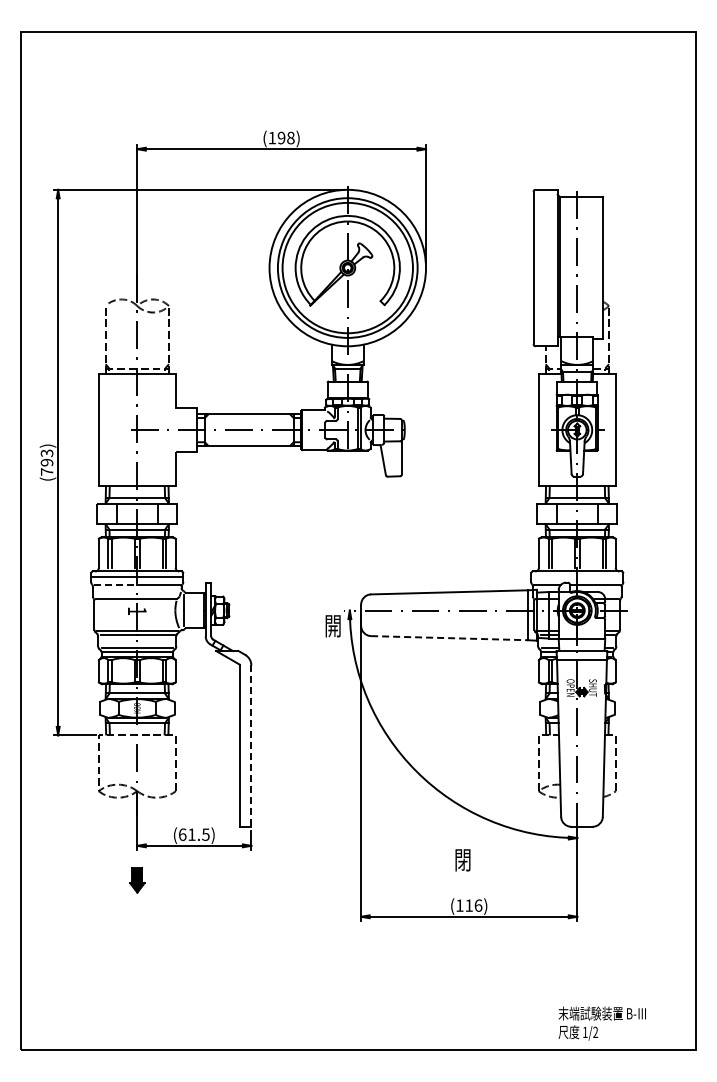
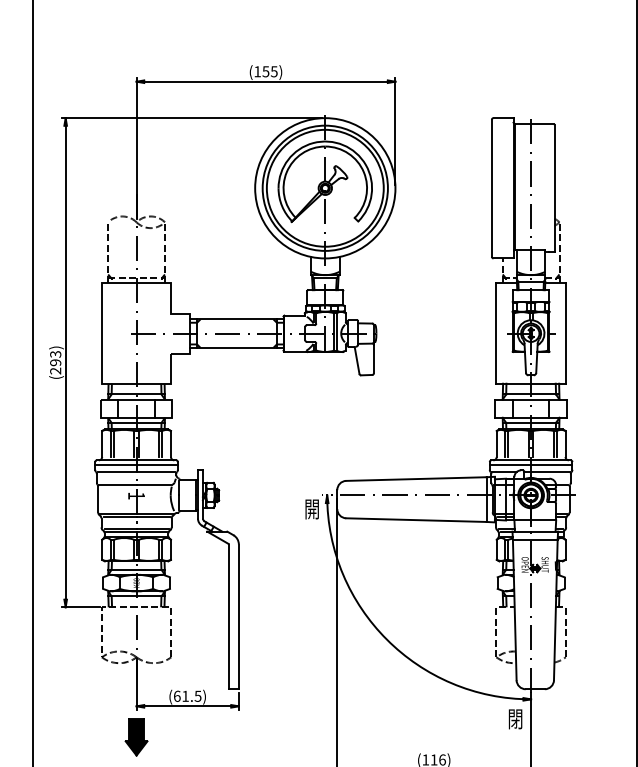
text: (285, 137) -> (269, 71), (198) -> (155)
text: (46, 471) -> (55, 370), (793) -> (293)
line: (577, 577) -> (531, 465), added
line: (115, 584) -> (117, 472), dashed -> solid
line: (449, 638) -> (416, 520), dashed -> solid
line: (251, 746) -> (238, 617), dashed -> solid
text: (462, 860) -> (515, 719), moved
part: (137, 880) -> (136, 737), size x1.67

